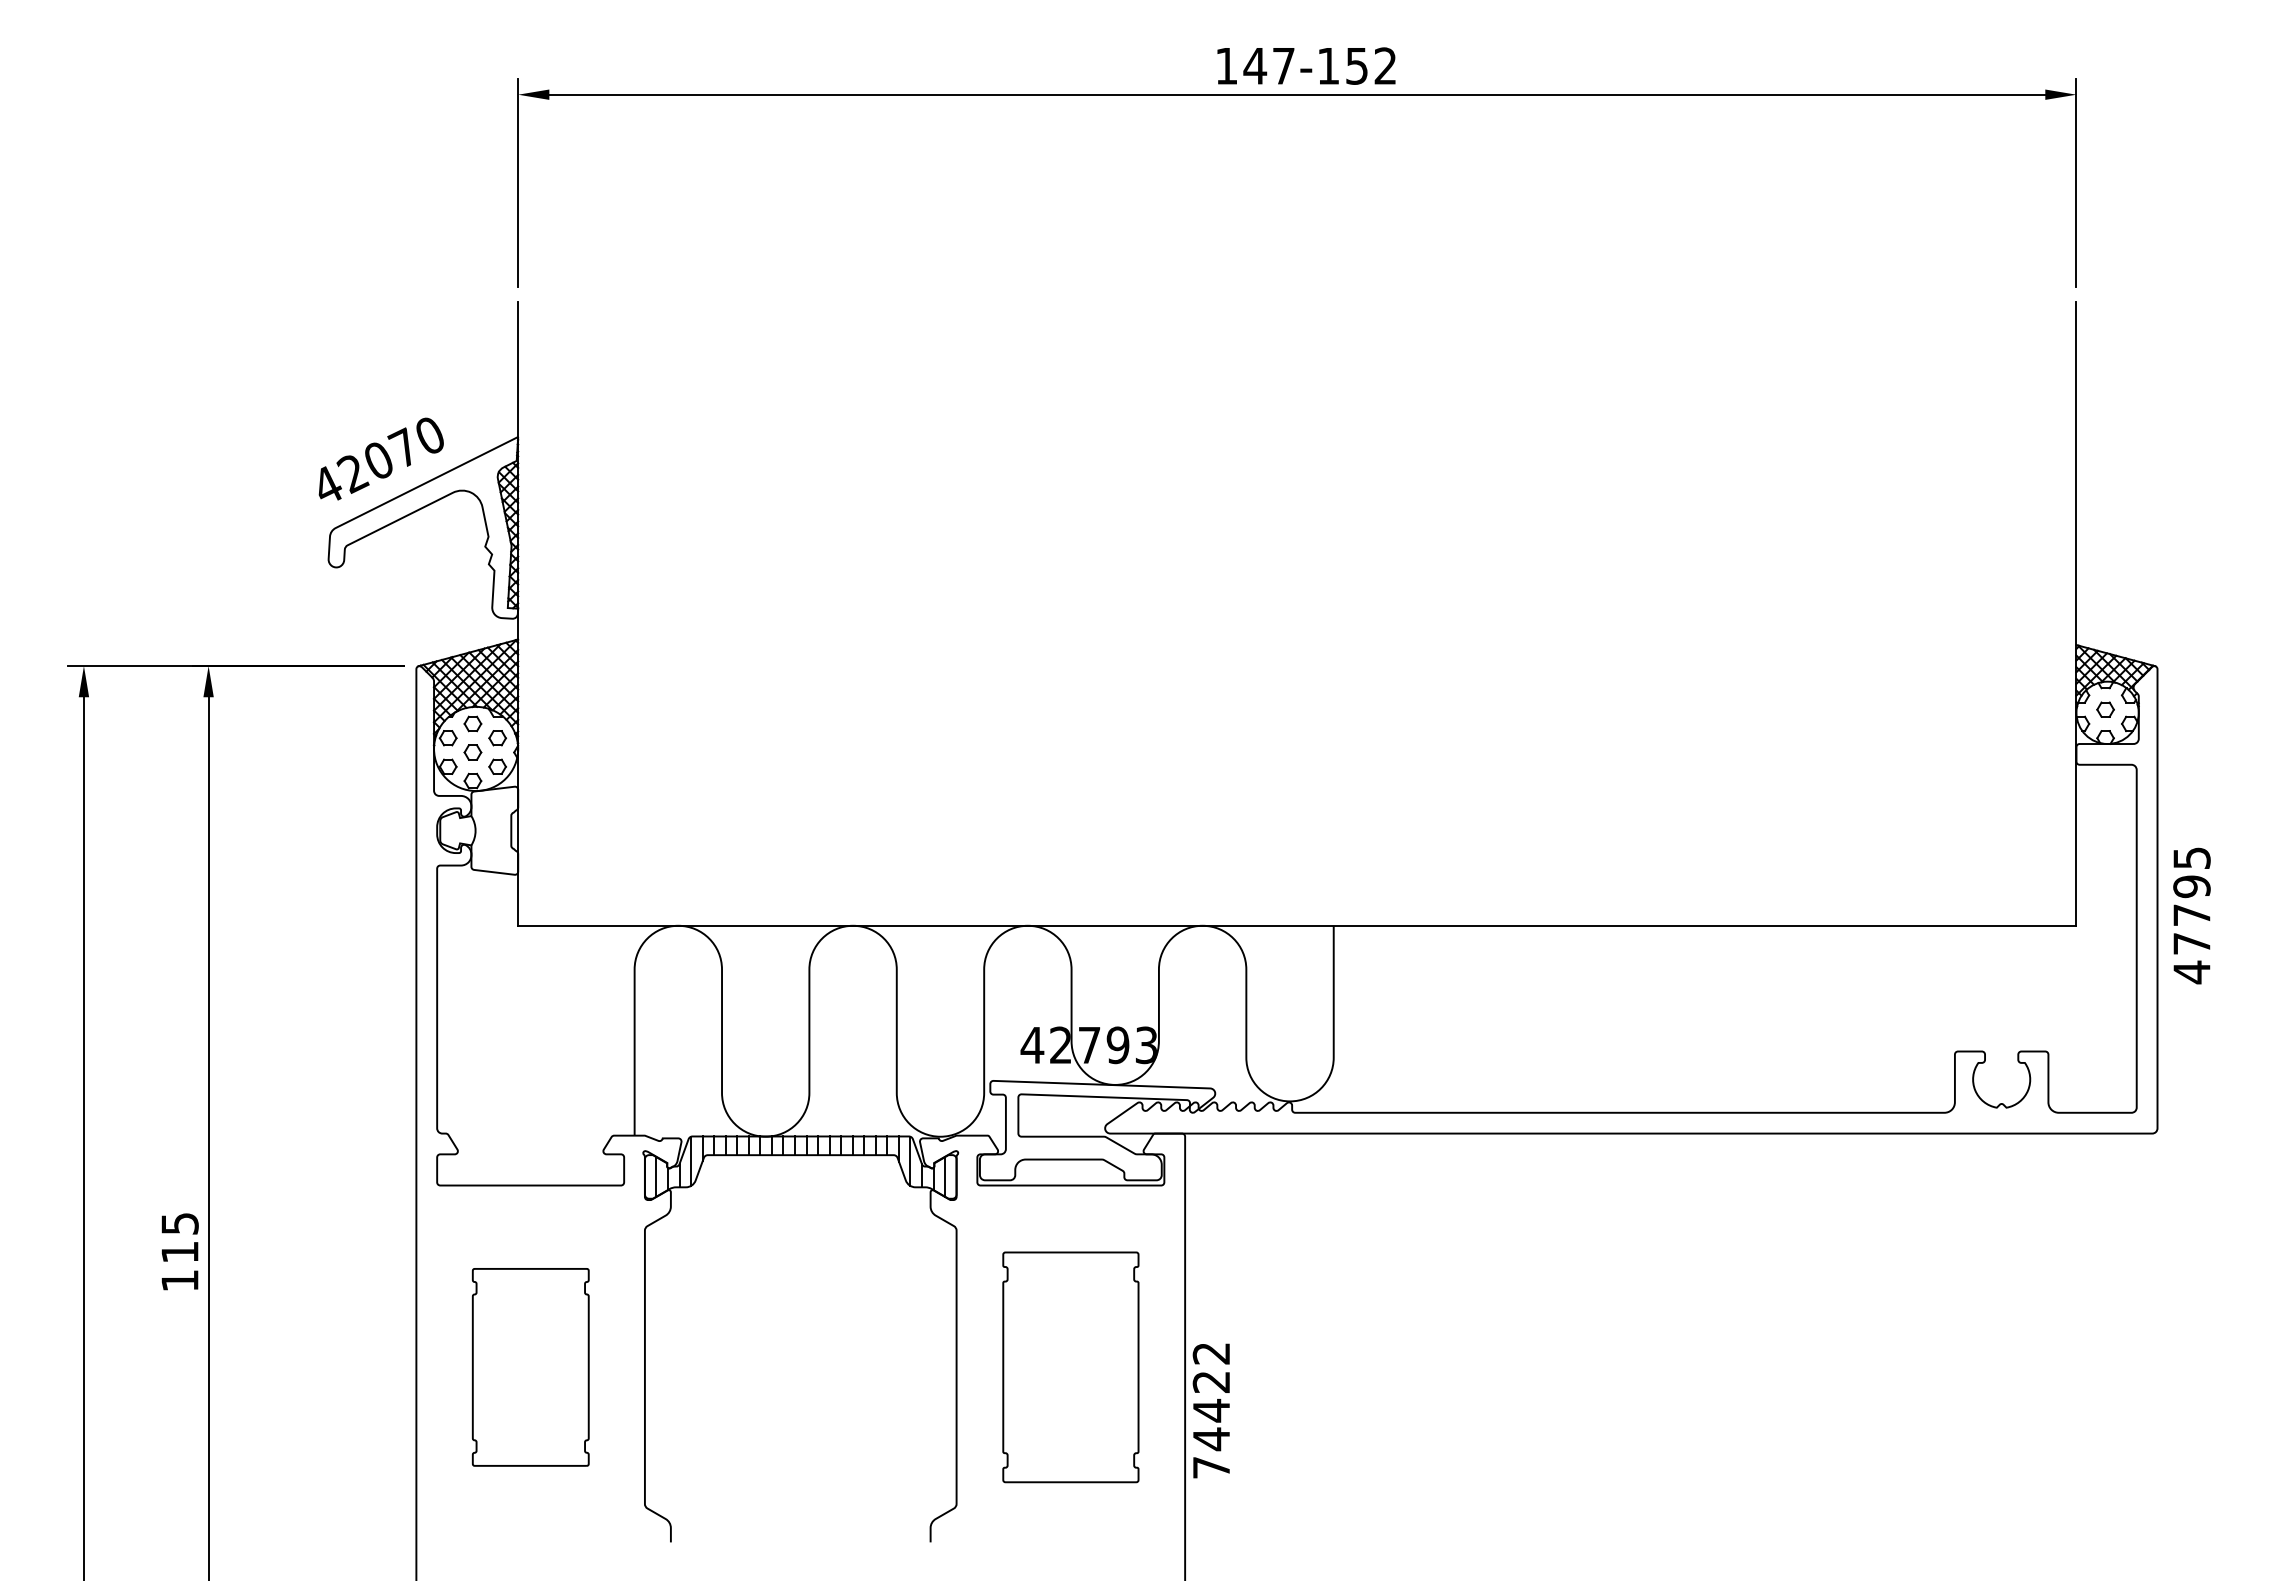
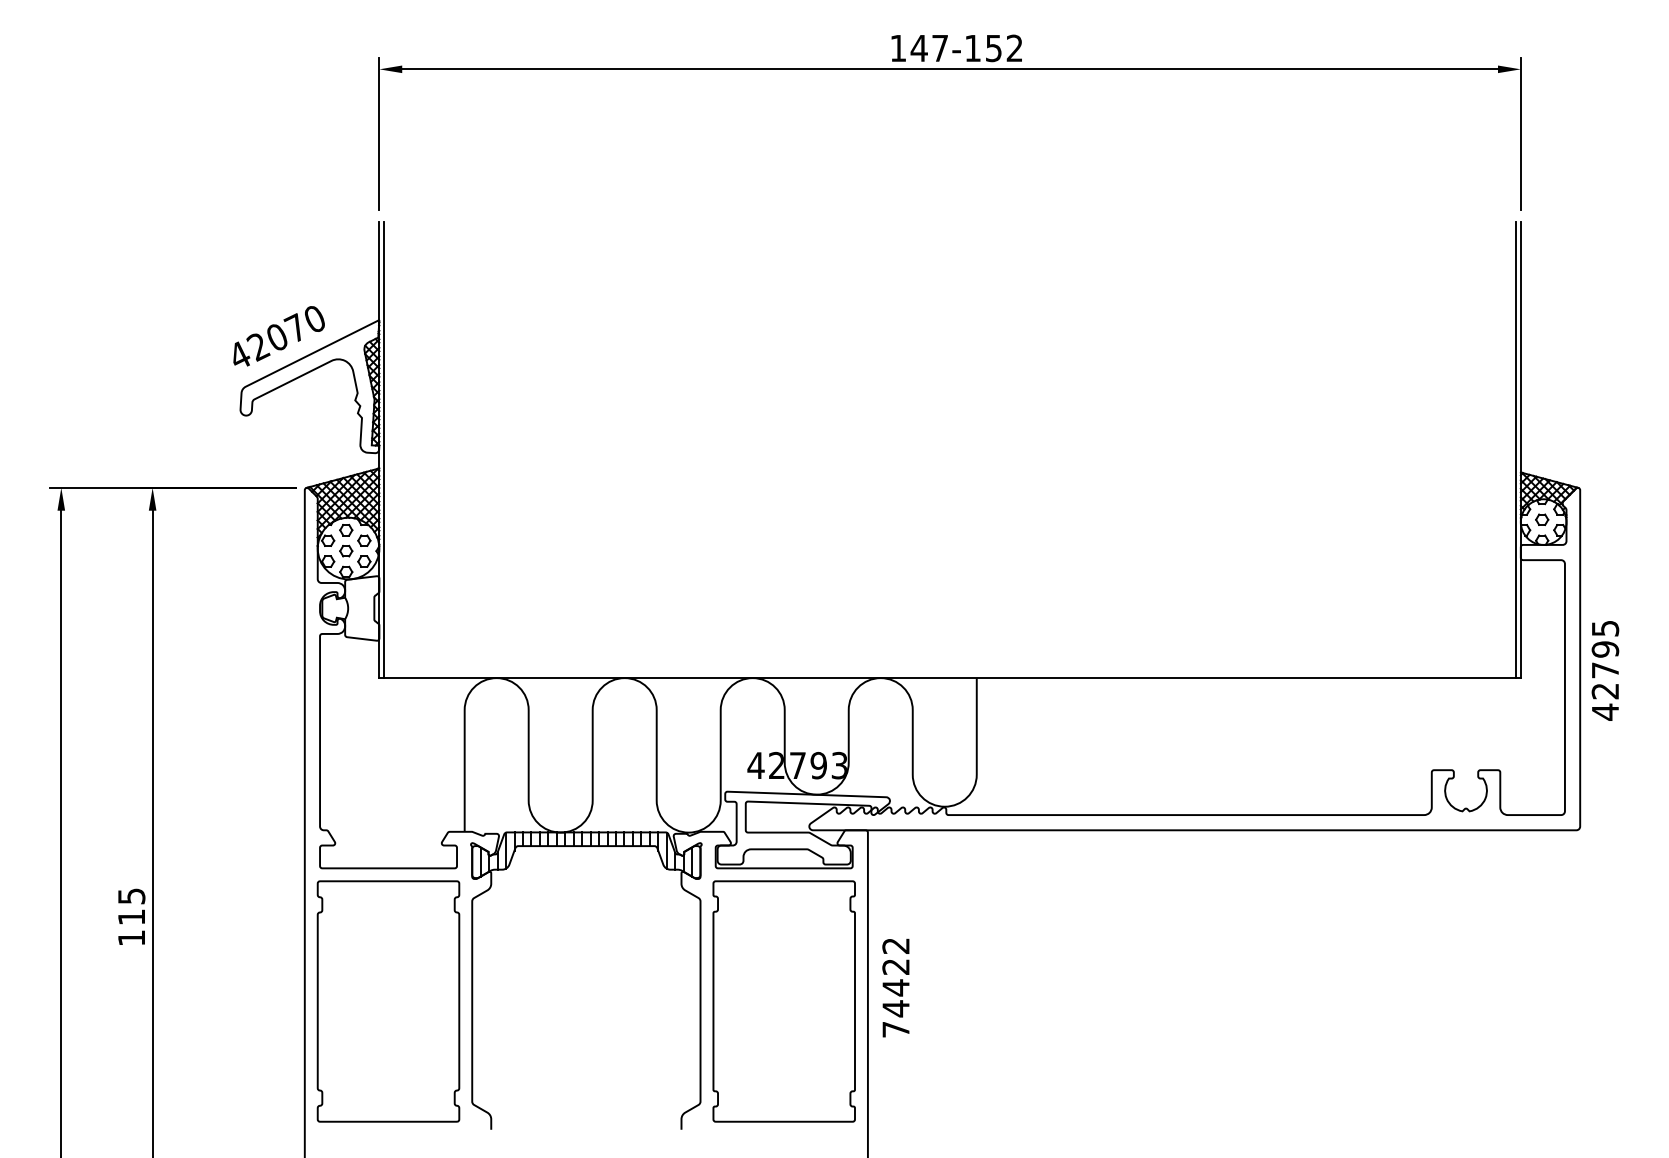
line: (524, 613) -> (384, 449), added
line: (2070, 613) -> (1516, 449), added
text: (2191, 943) -> (1605, 691), 47795 -> 42795
part: (530, 1367) -> (388, 1001), size x1.67
part: (1070, 1367) -> (783, 1001), size x1.43
text: (1210, 1410) -> (895, 987), moved

